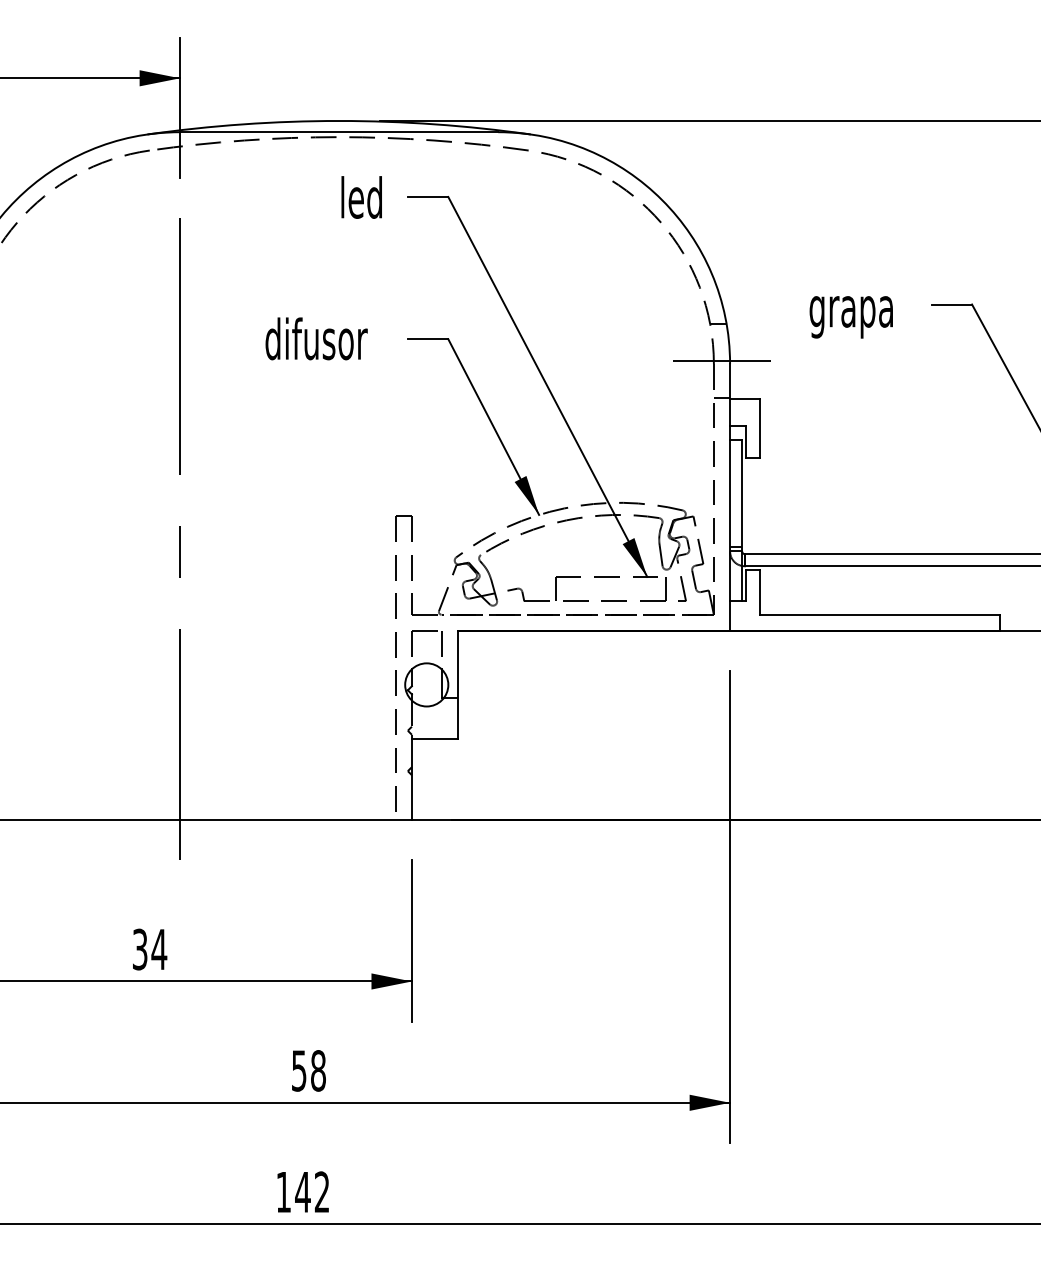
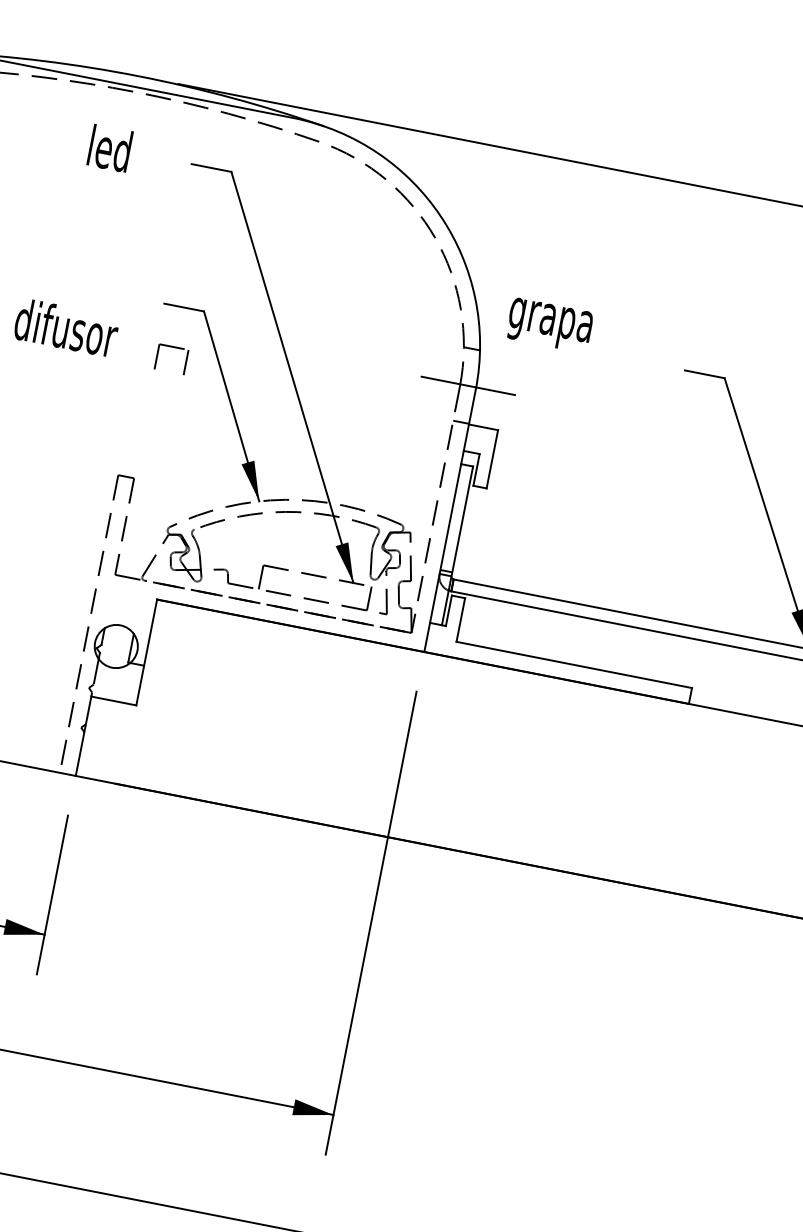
text: (361, 197) -> (109, 148), moved
text: (850, 317) -> (548, 325), moved
text: (316, 338) -> (66, 327), moved
part: (426, 631) -> (173, 347), moved

